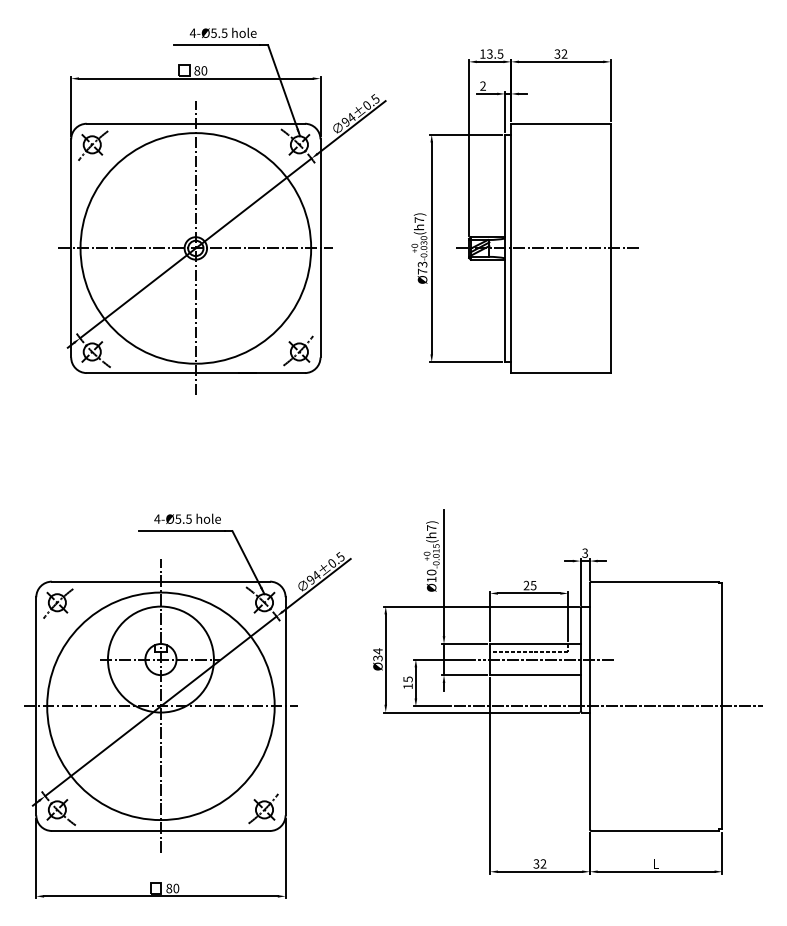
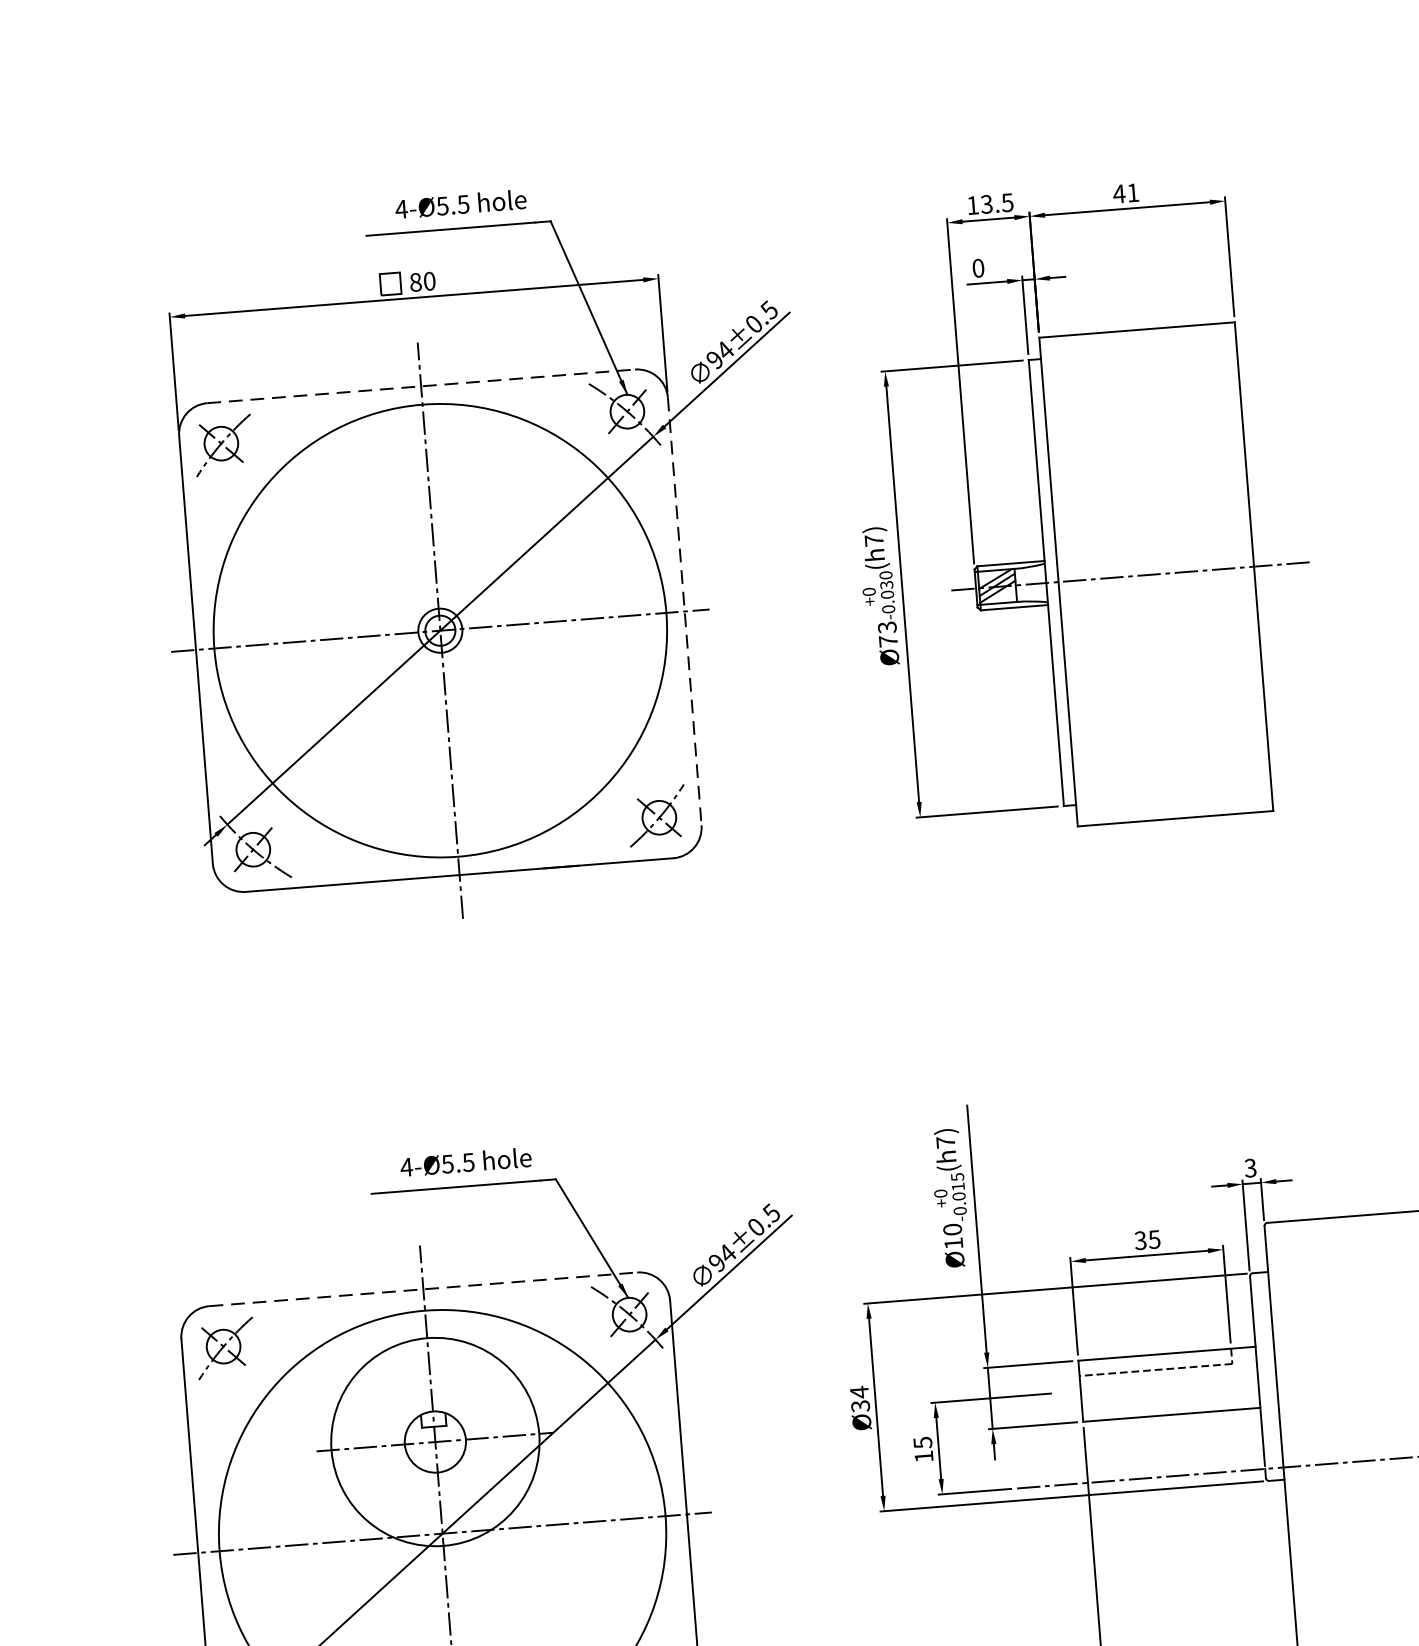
text: (560, 53) -> (1125, 192), 32 -> 41
text: (482, 85) -> (977, 267), 2 -> 0
line: (196, 123) -> (422, 385), solid -> dashed
line: (320, 248) -> (684, 611), solid -> dashed
line: (161, 581) -> (424, 1288), solid -> dashed
text: (526, 585) -> (1140, 1240), 25 -> 35
line: (546, 659) -> (1191, 1382), removed

